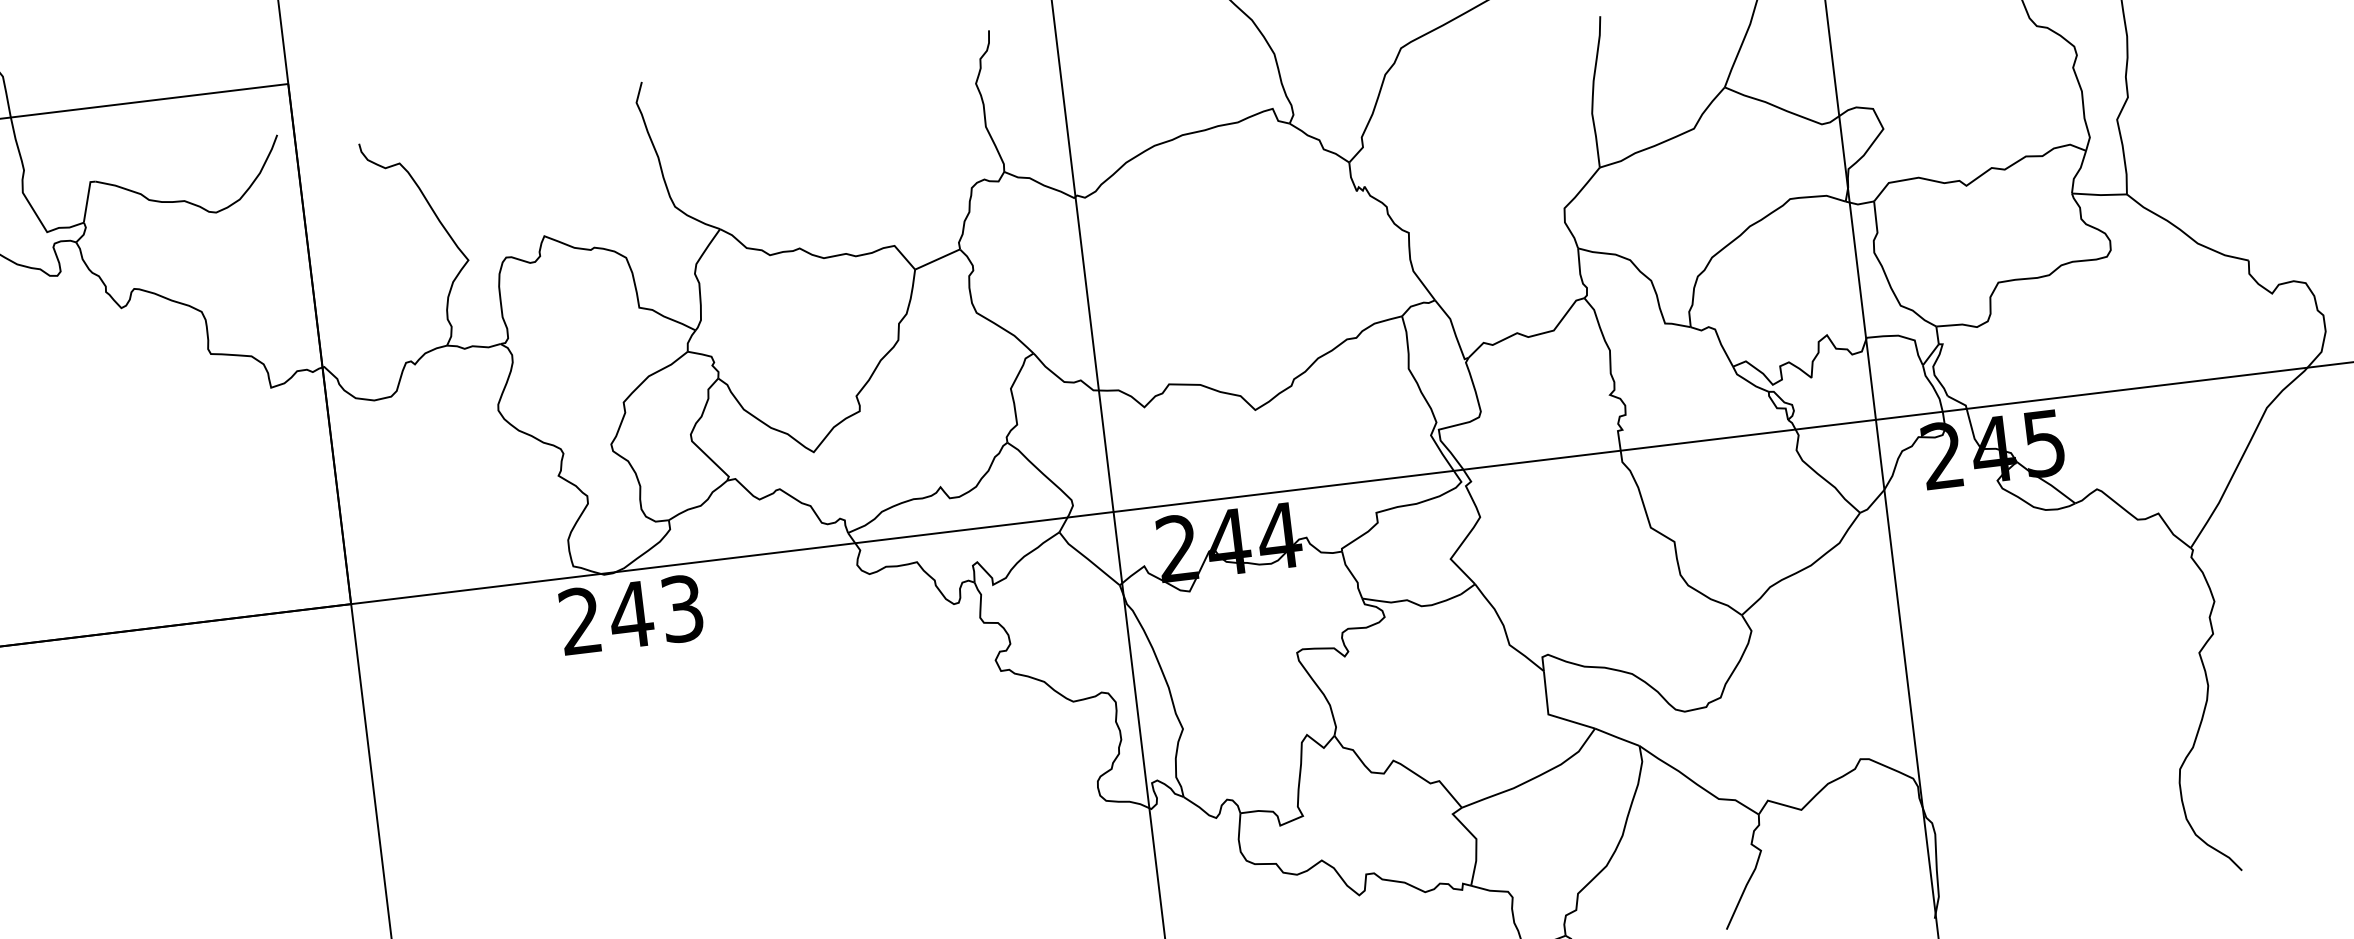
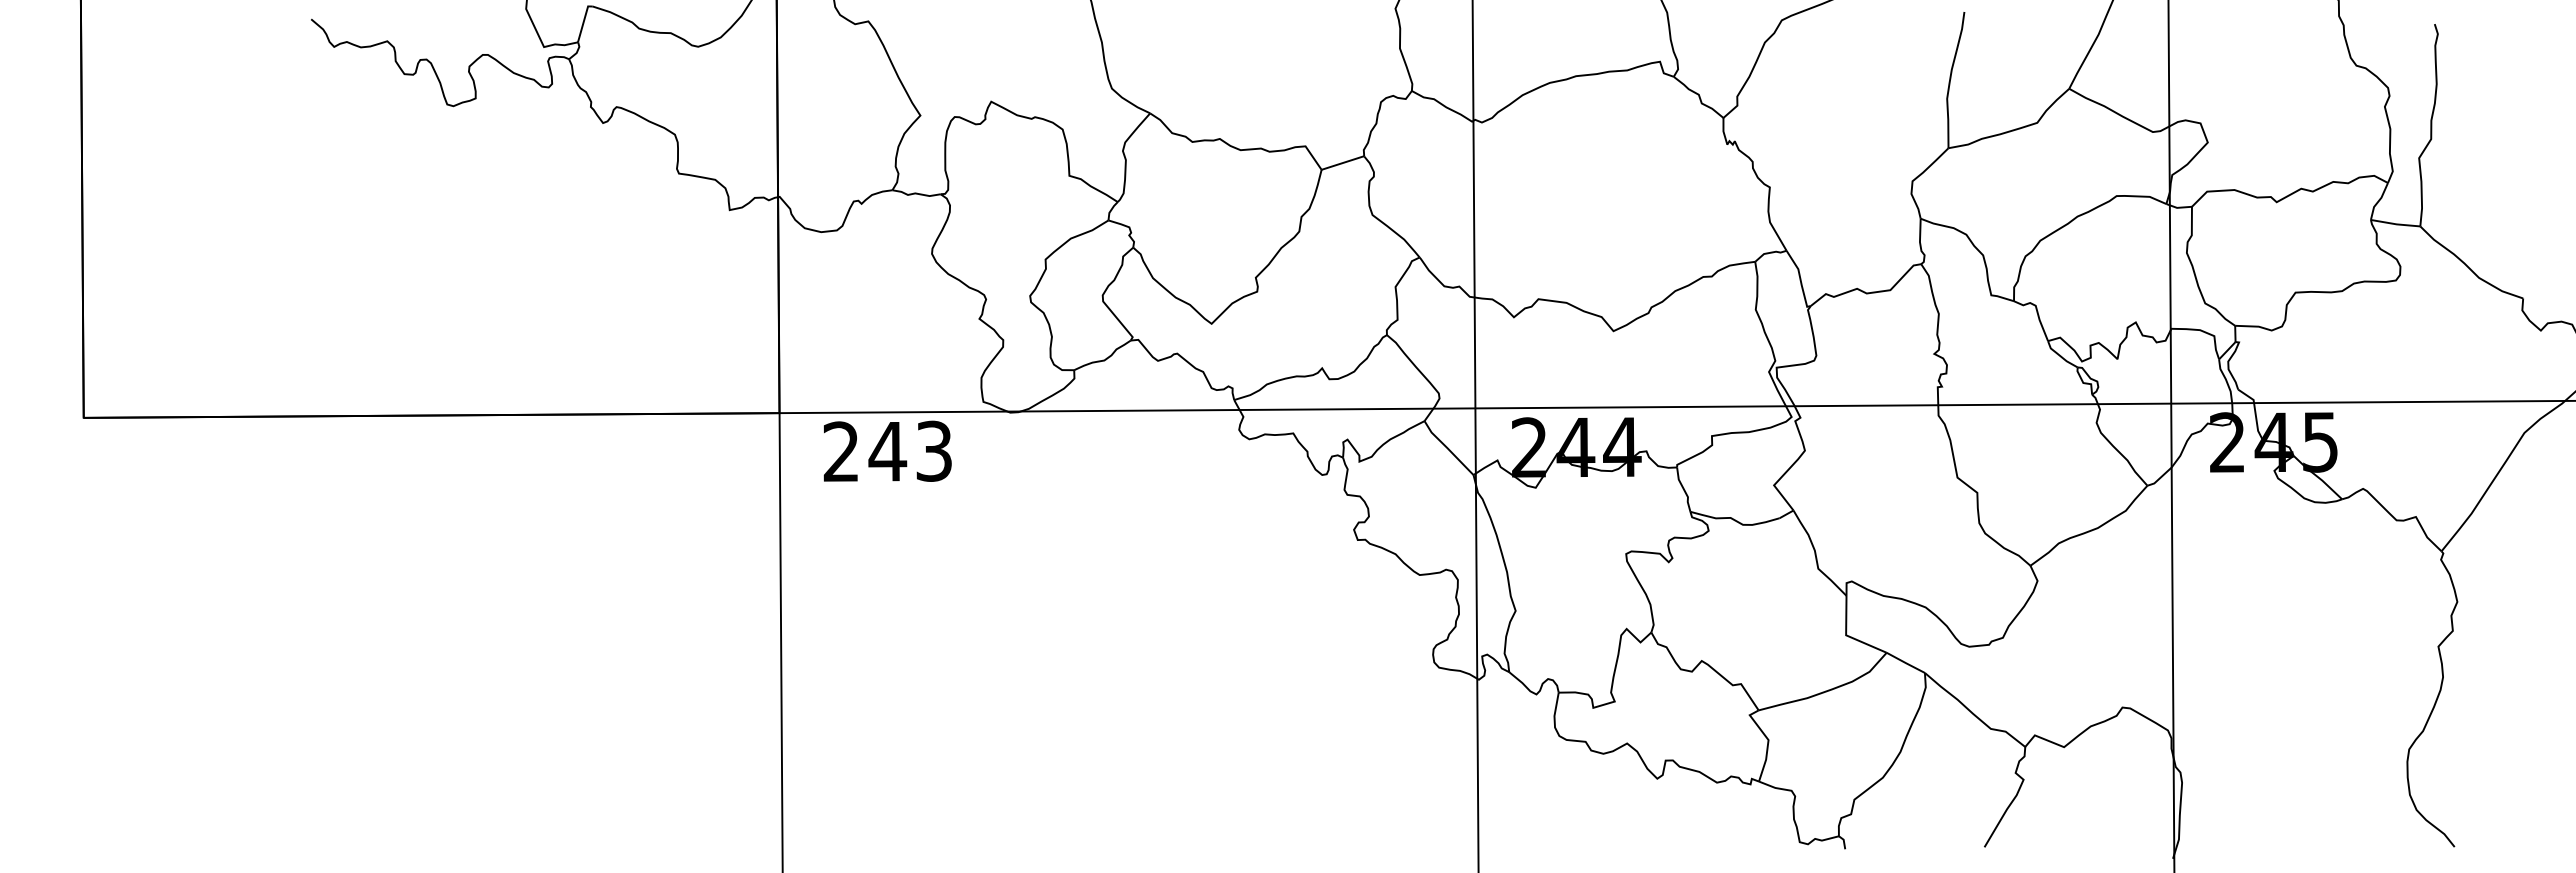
text: (630, 613) -> (887, 450), moved

